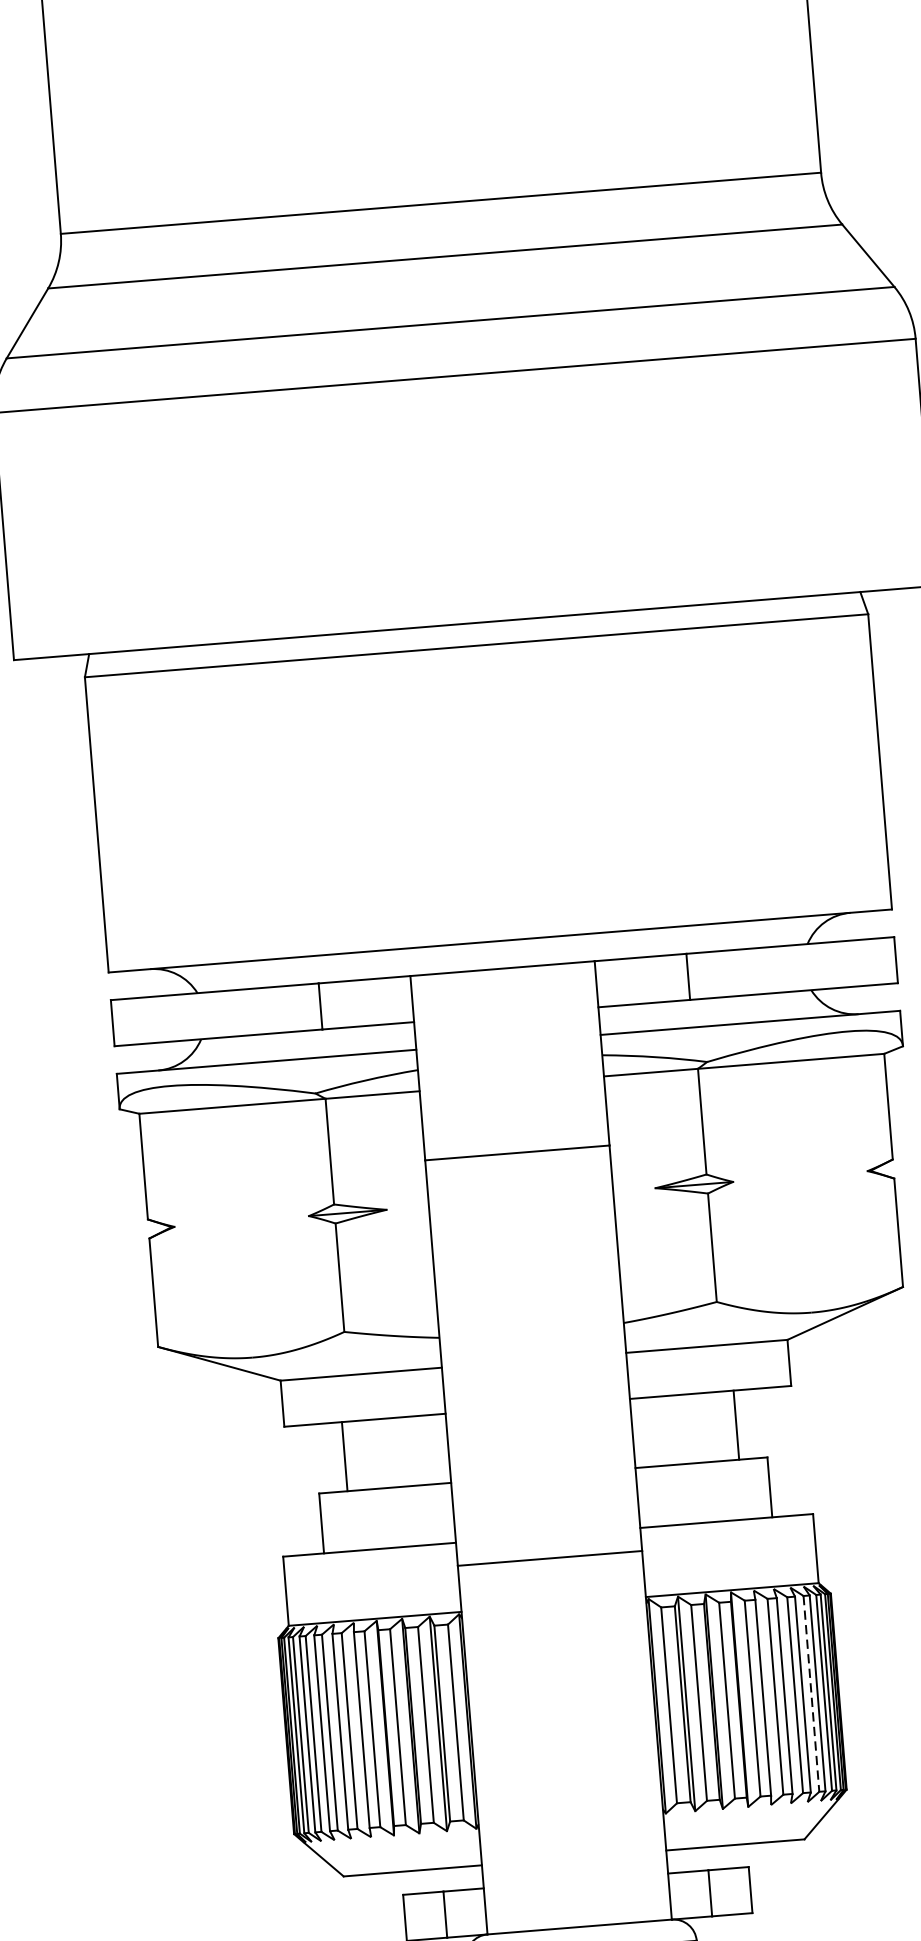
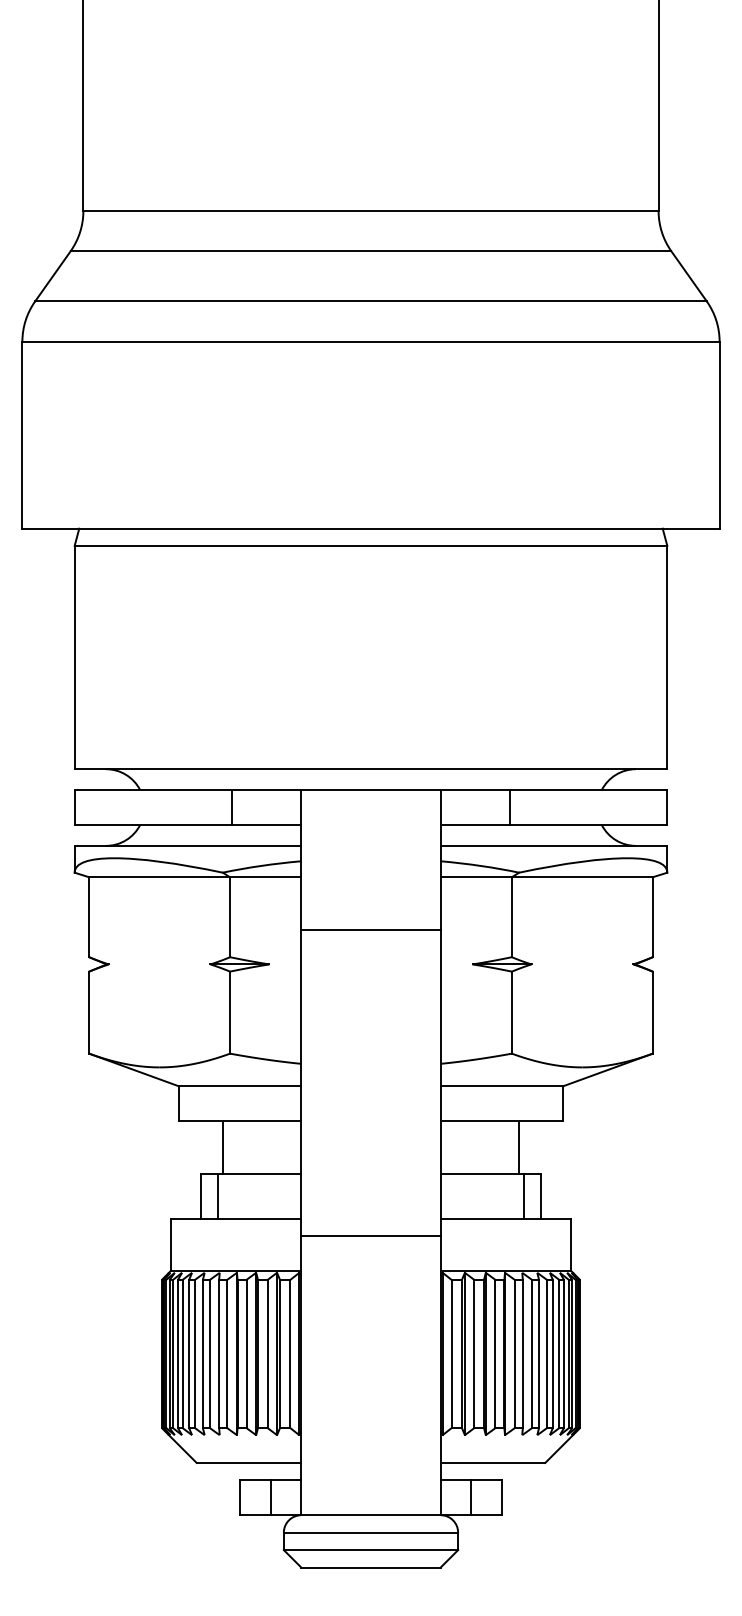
line: (748, 1488) -> (524, 1195), added
line: (342, 1520) -> (217, 1195), added
line: (811, 1694) -> (559, 1354), dashed -> solid

